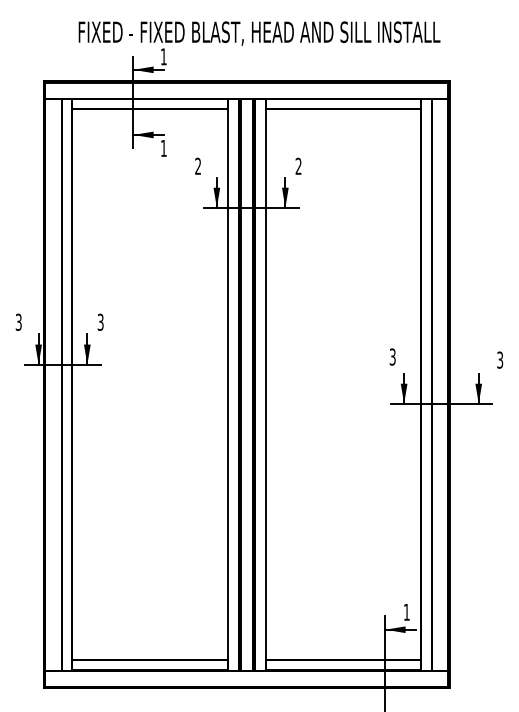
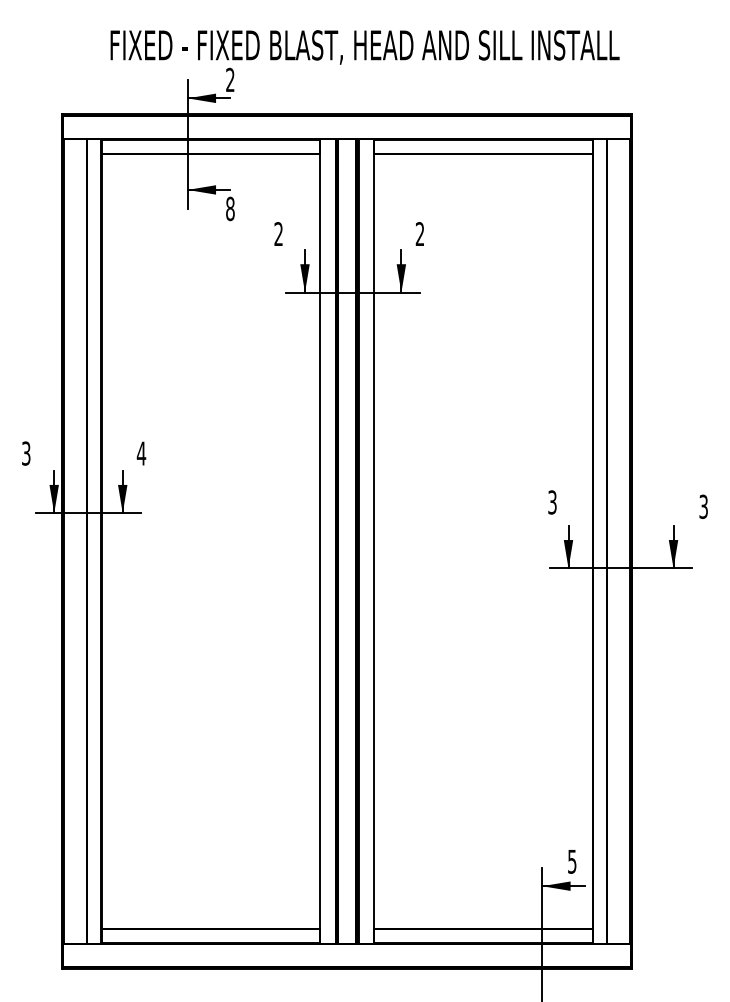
text: (163, 56) -> (229, 79), 1 -> 2
text: (163, 148) -> (229, 209), 1 -> 8
text: (100, 321) -> (141, 452), 3 -> 4
text: (406, 612) -> (571, 861), 1 -> 5

